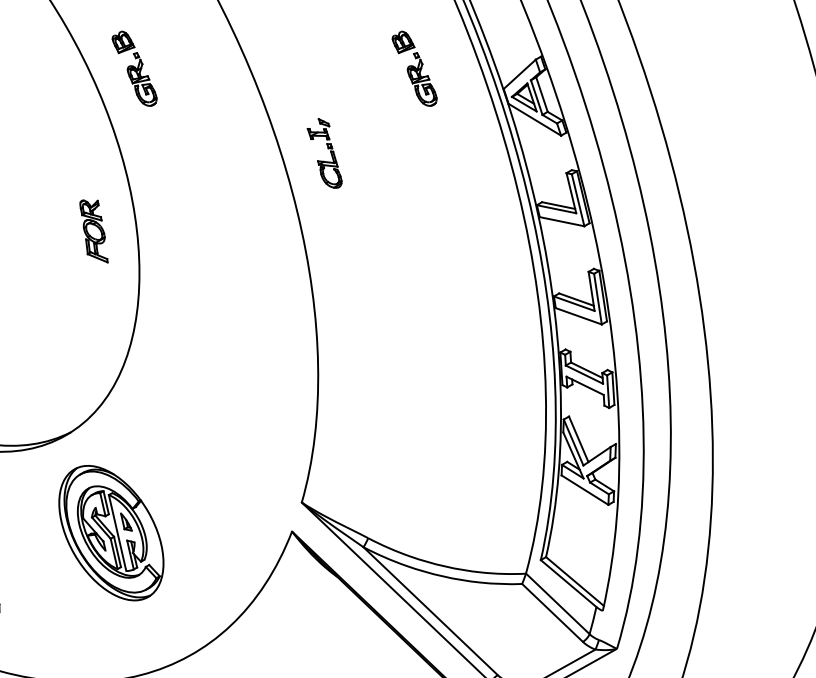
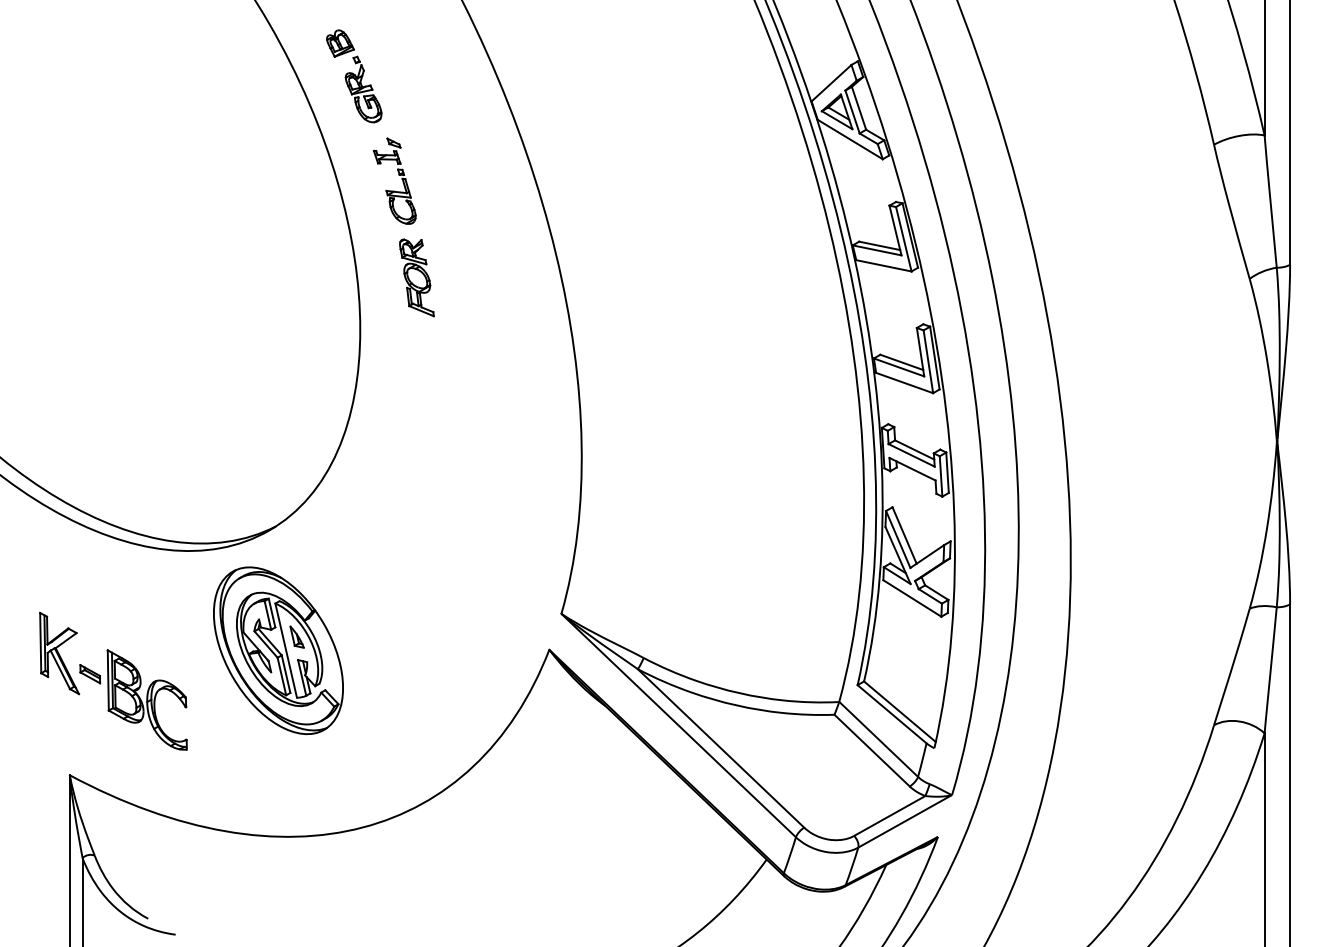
part: (414, 68) -> (701, 76), removed
part: (327, 148) -> (398, 175), moved
part: (93, 231) -> (416, 277), moved
part: (111, 532) -> (278, 650), moved

